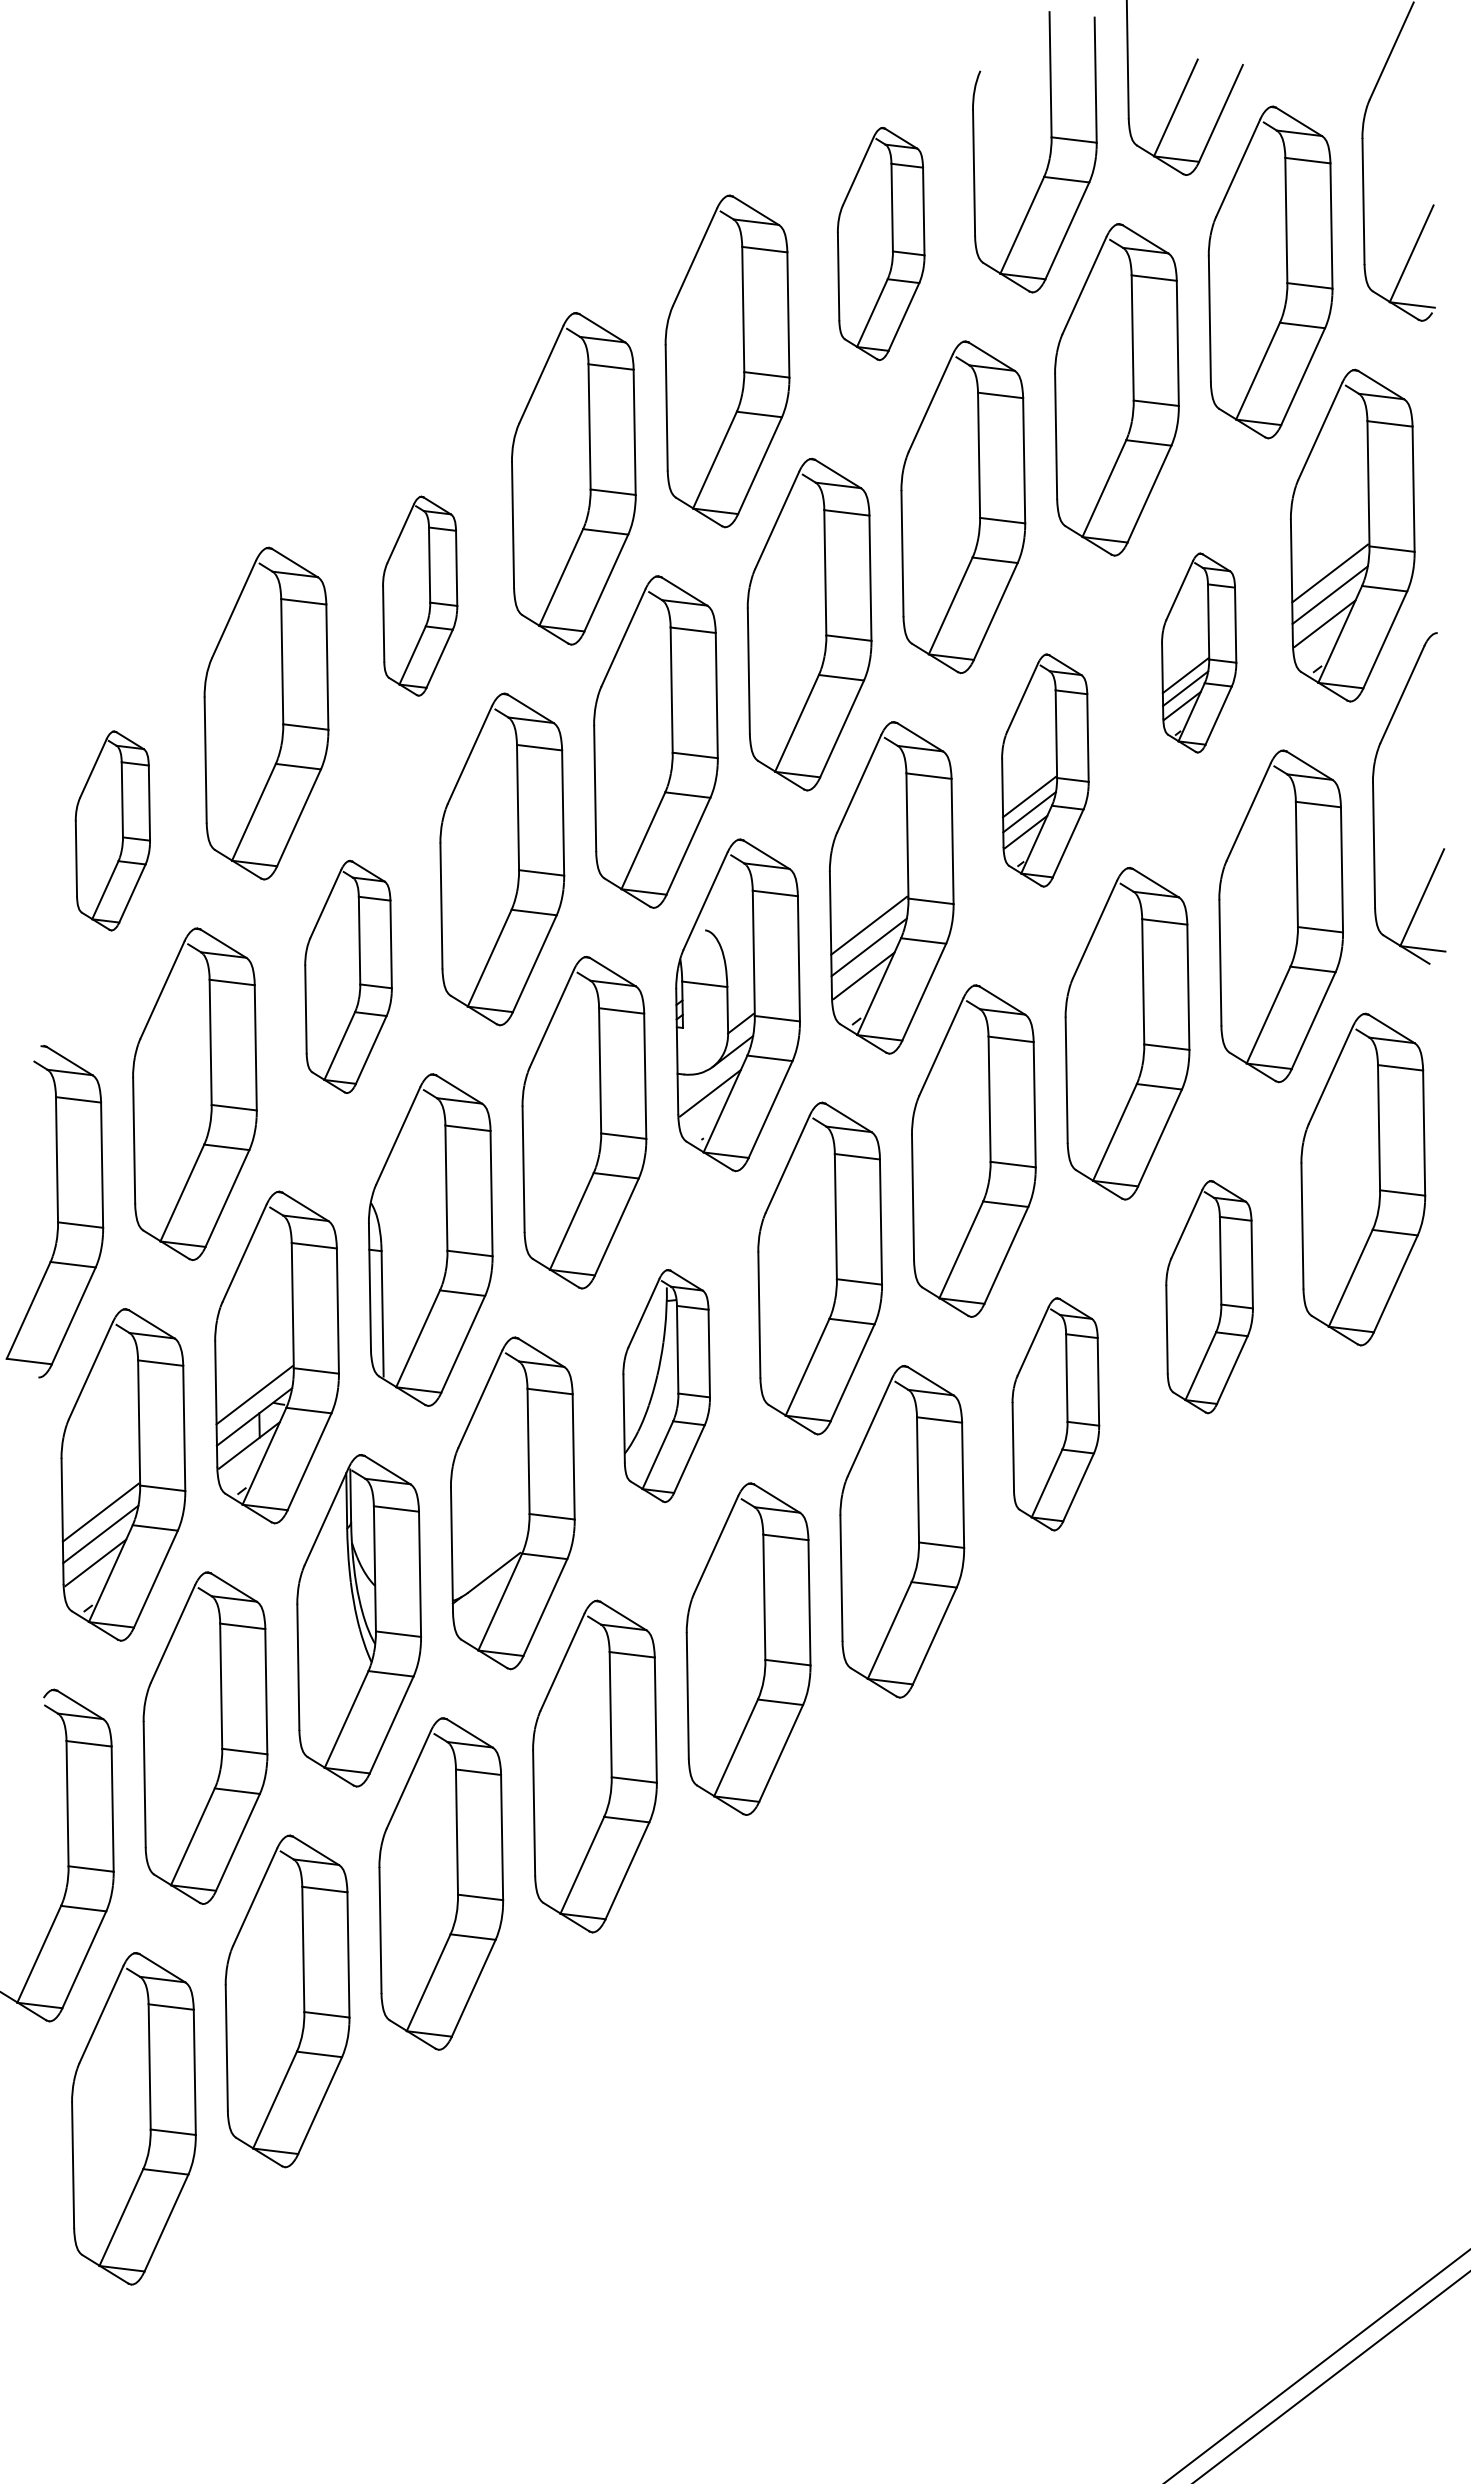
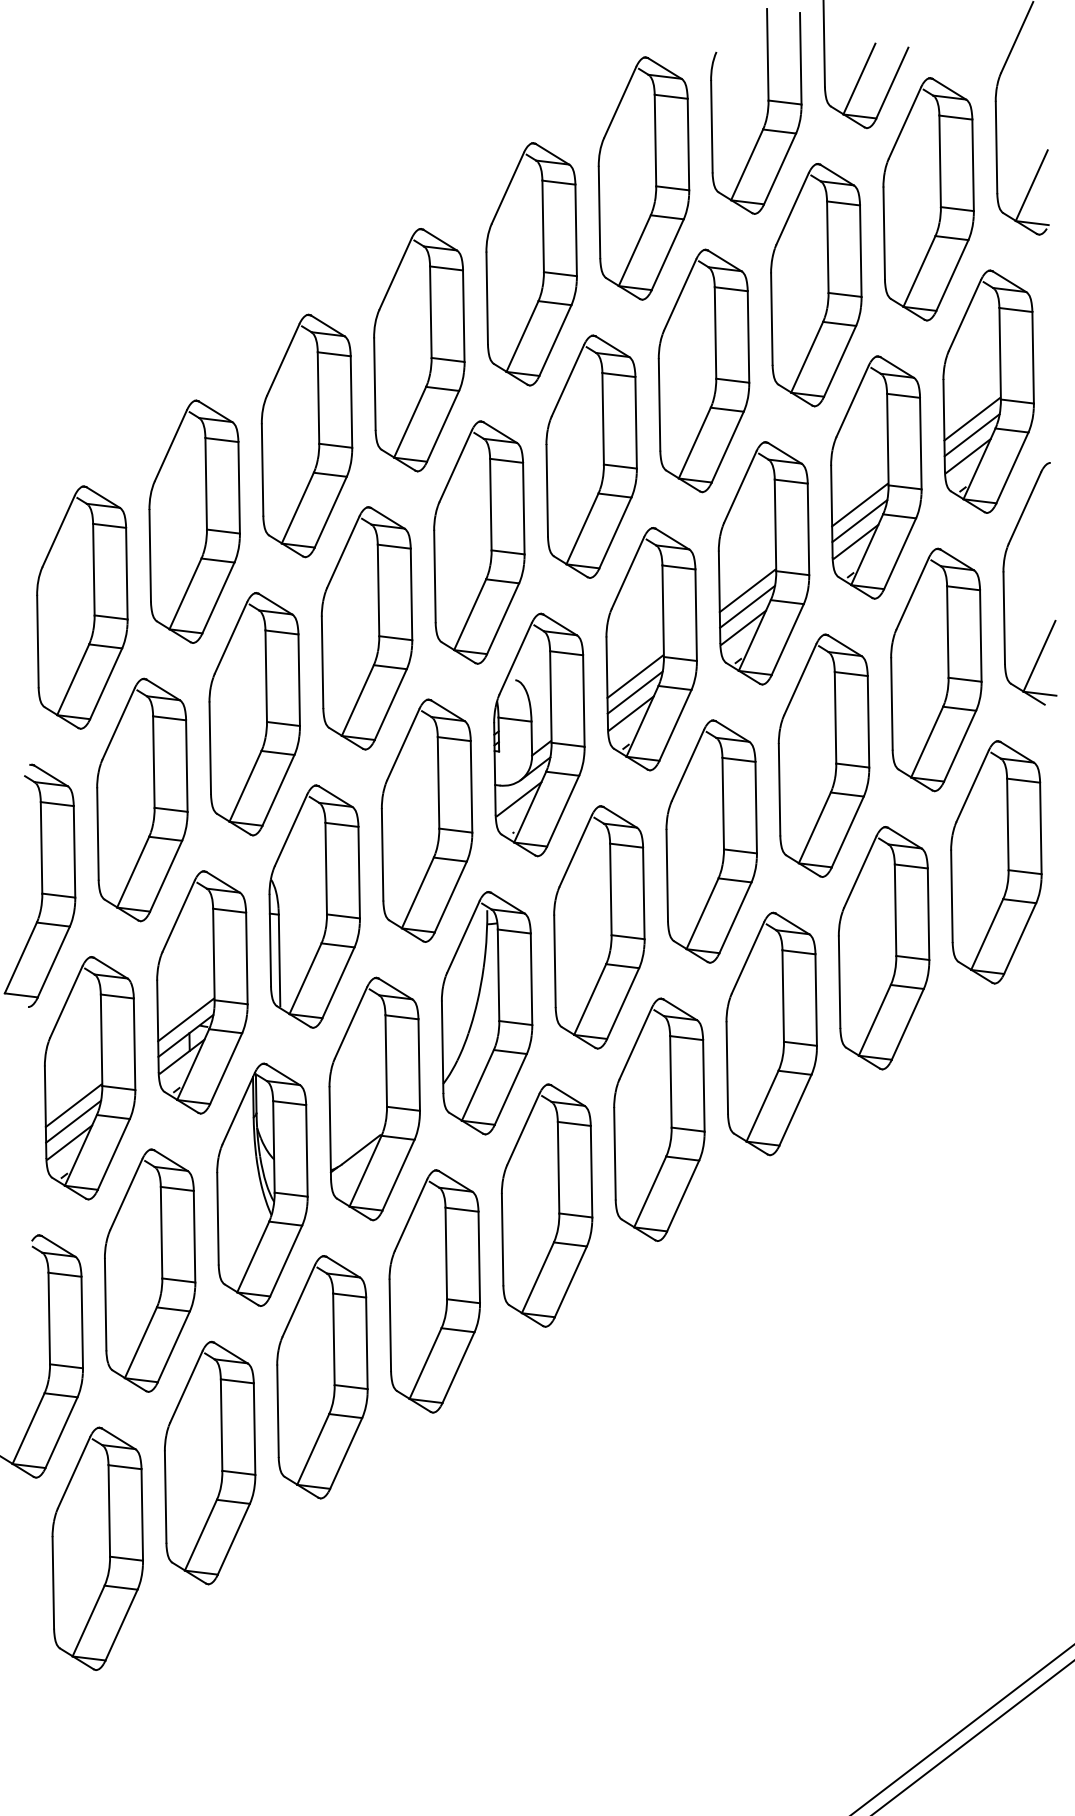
part: (880, 243) -> (643, 178), size x1.43
part: (419, 595) -> (306, 435), size x1.67
part: (1199, 653) -> (876, 477), size x1.67
part: (1044, 770) -> (763, 563), size x1.43
part: (113, 830) -> (82, 607), size x1.67
part: (348, 977) -> (254, 714), size x1.43
part: (1208, 1297) -> (883, 948), size x1.43
part: (667, 1386) -> (487, 1013), size x1.43
part: (1055, 1413) -> (771, 1033), size x1.43

